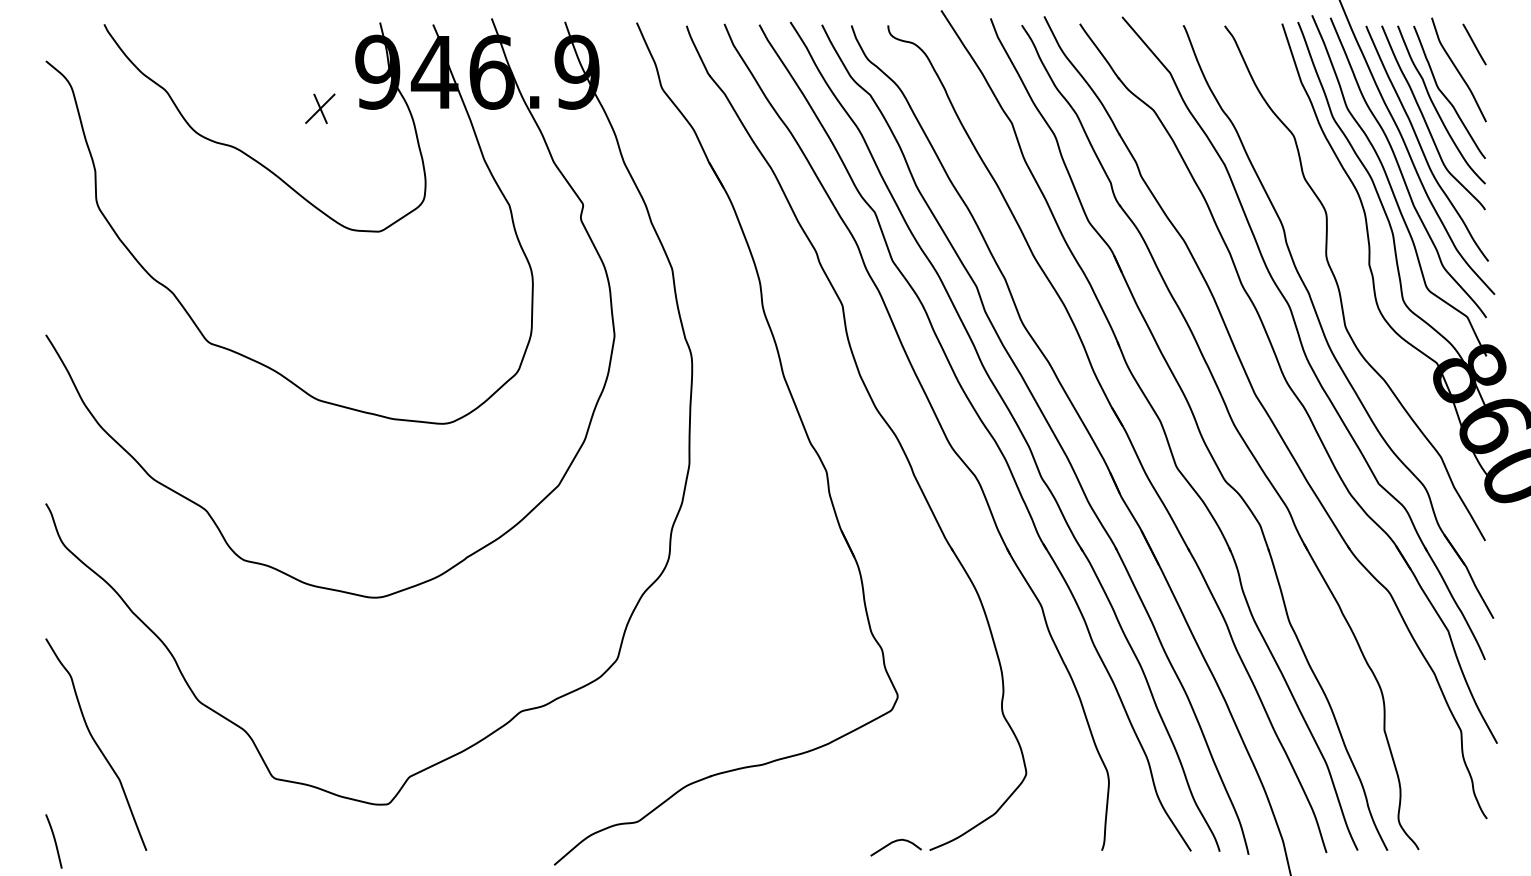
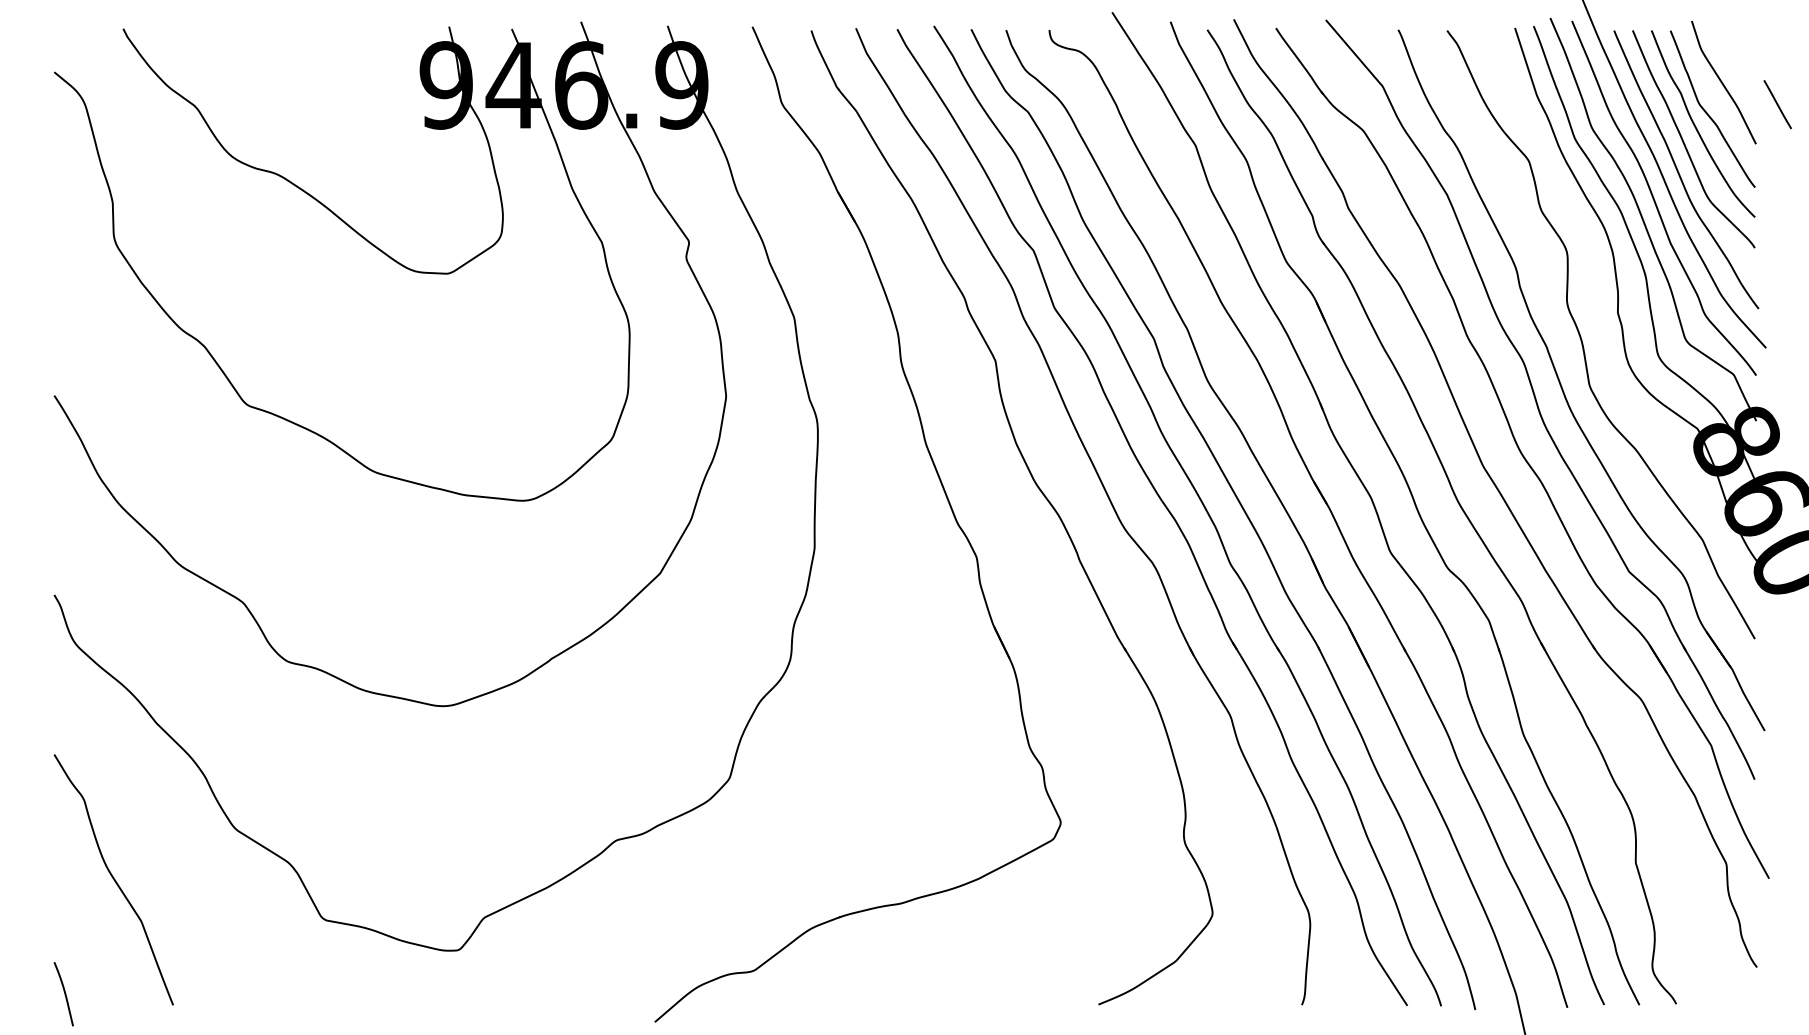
line: (1474, 44) -> (1777, 104), moved
part: (320, 108) -> (378, 128), removed
curve: (895, 842) -> (1058, 995), removed

